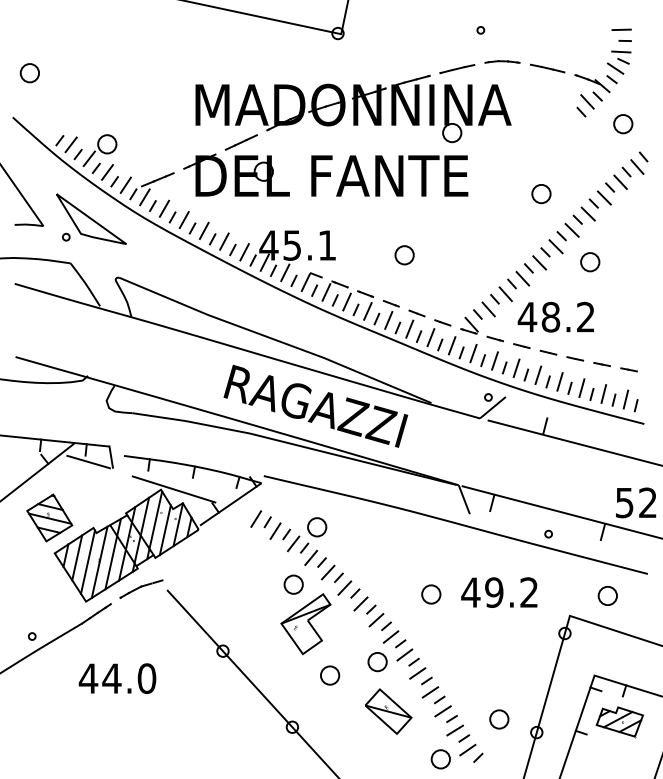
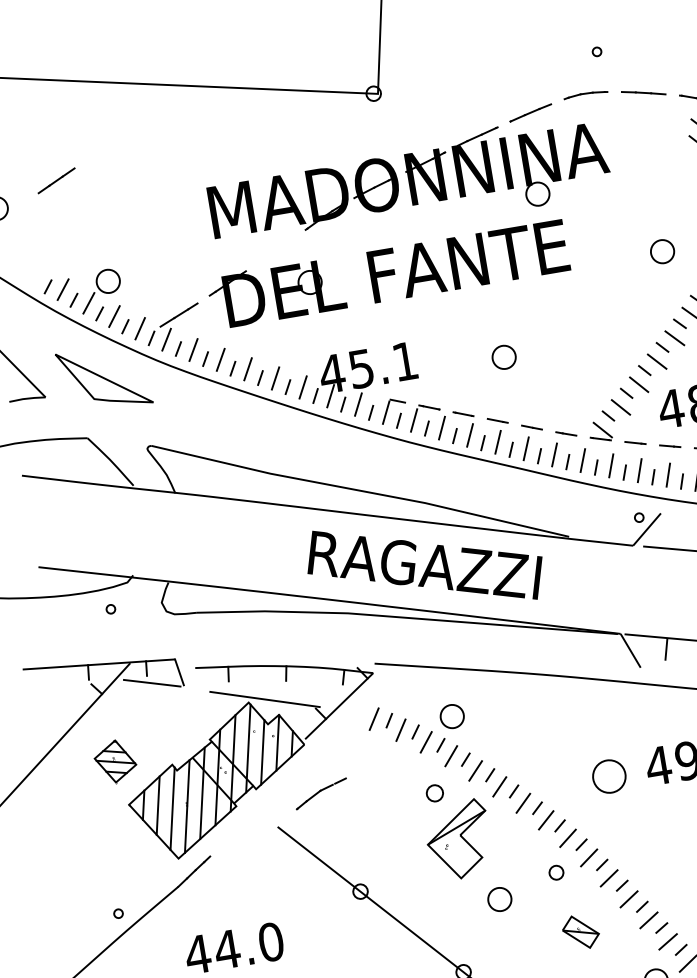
part: (480, 30) -> (596, 52), moved
line: (240, 142) -> (55, 181), moved
part: (66, 236) -> (111, 608), moved
part: (49, 517) -> (114, 760), size x0.7
part: (293, 584) -> (434, 793), size x0.7
part: (141, 588) -> (321, 793), moved
part: (431, 594) -> (609, 776), size x1.4
part: (377, 662) -> (556, 873), size x0.6
part: (388, 711) -> (580, 932), size x0.6

